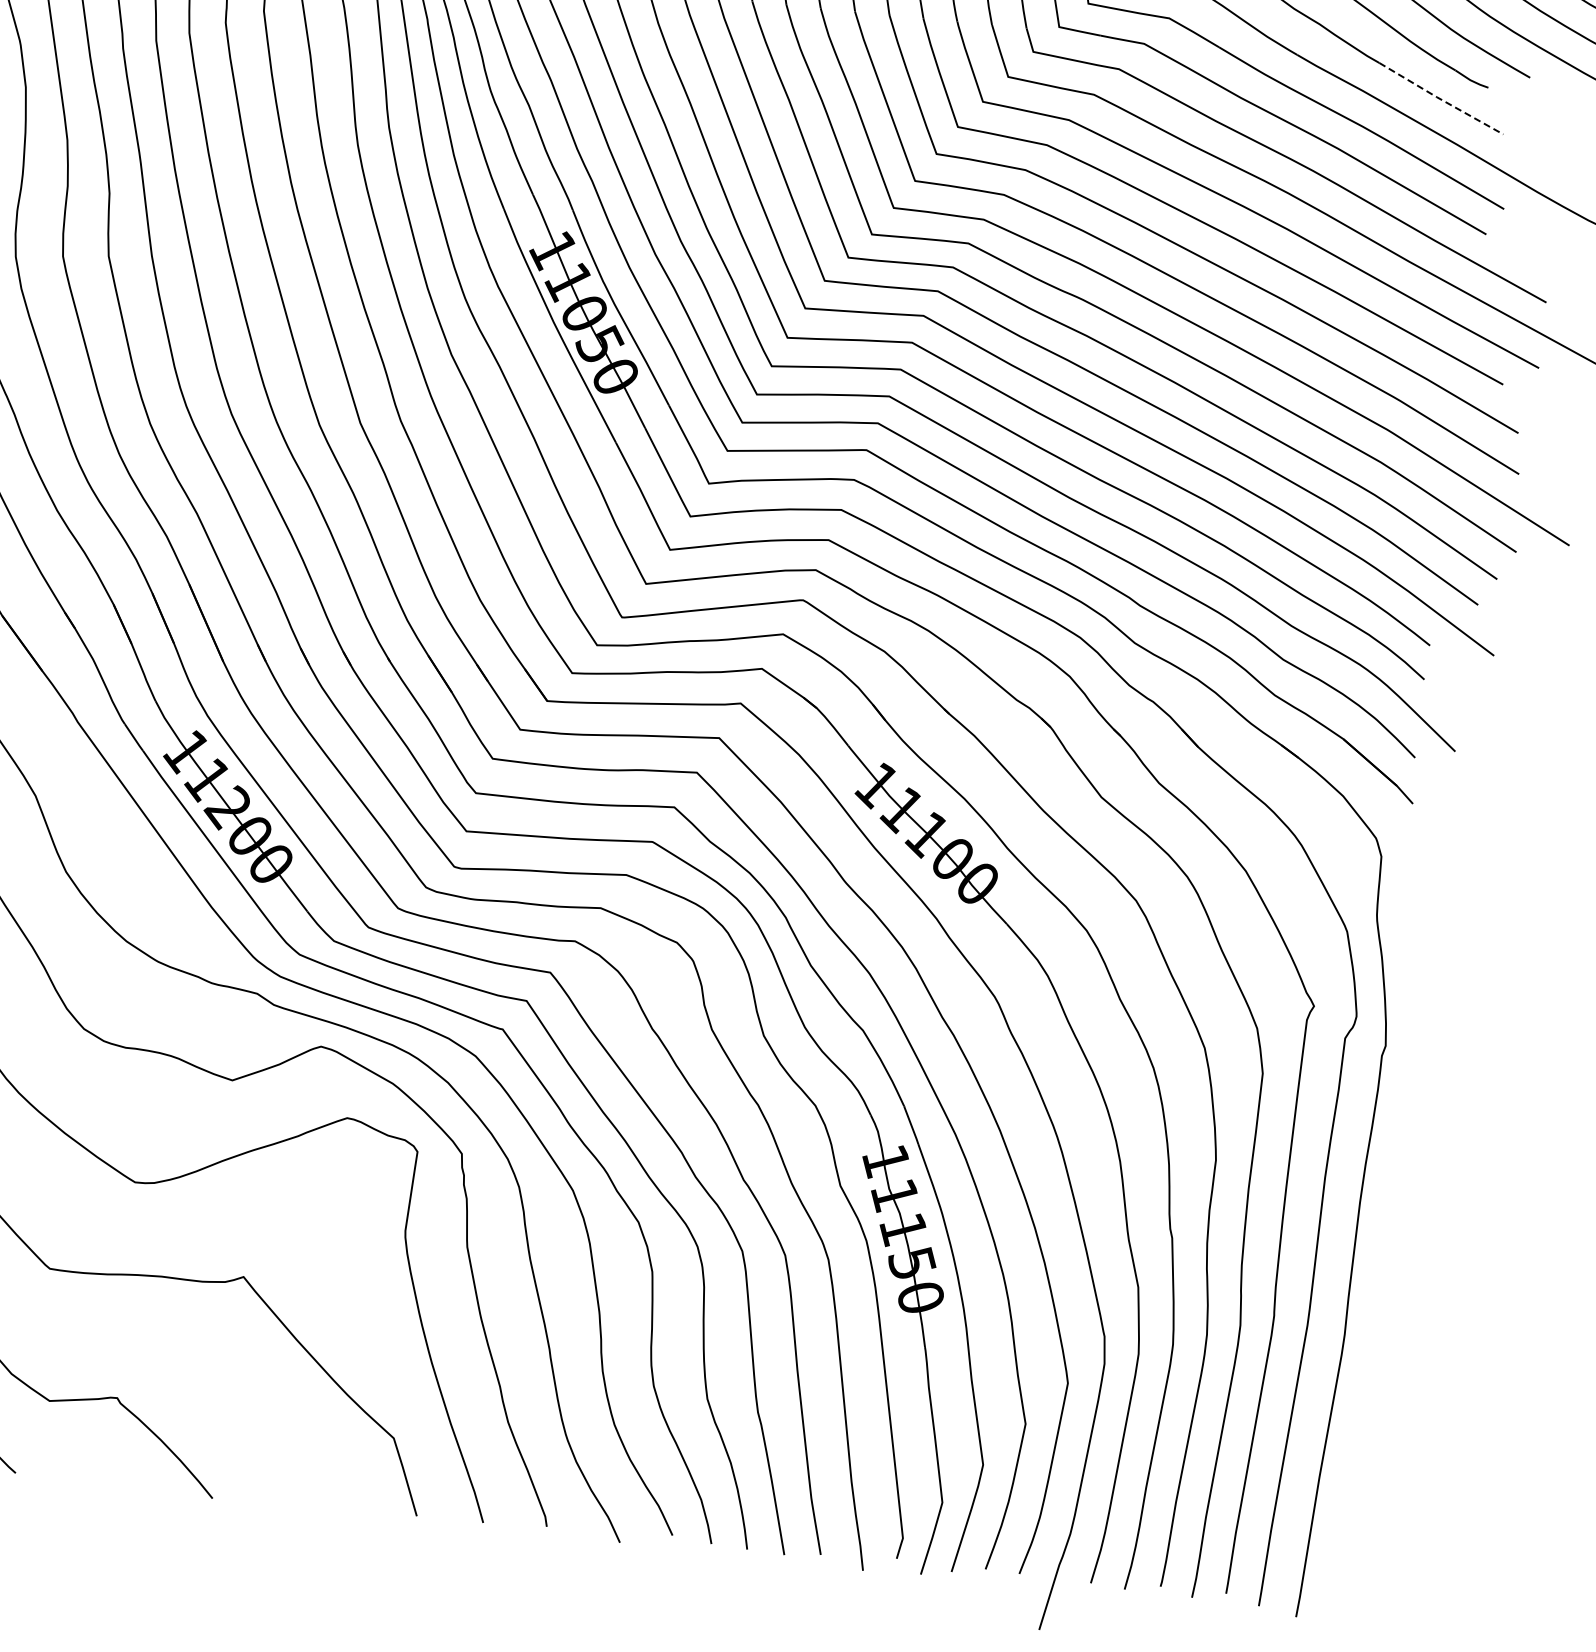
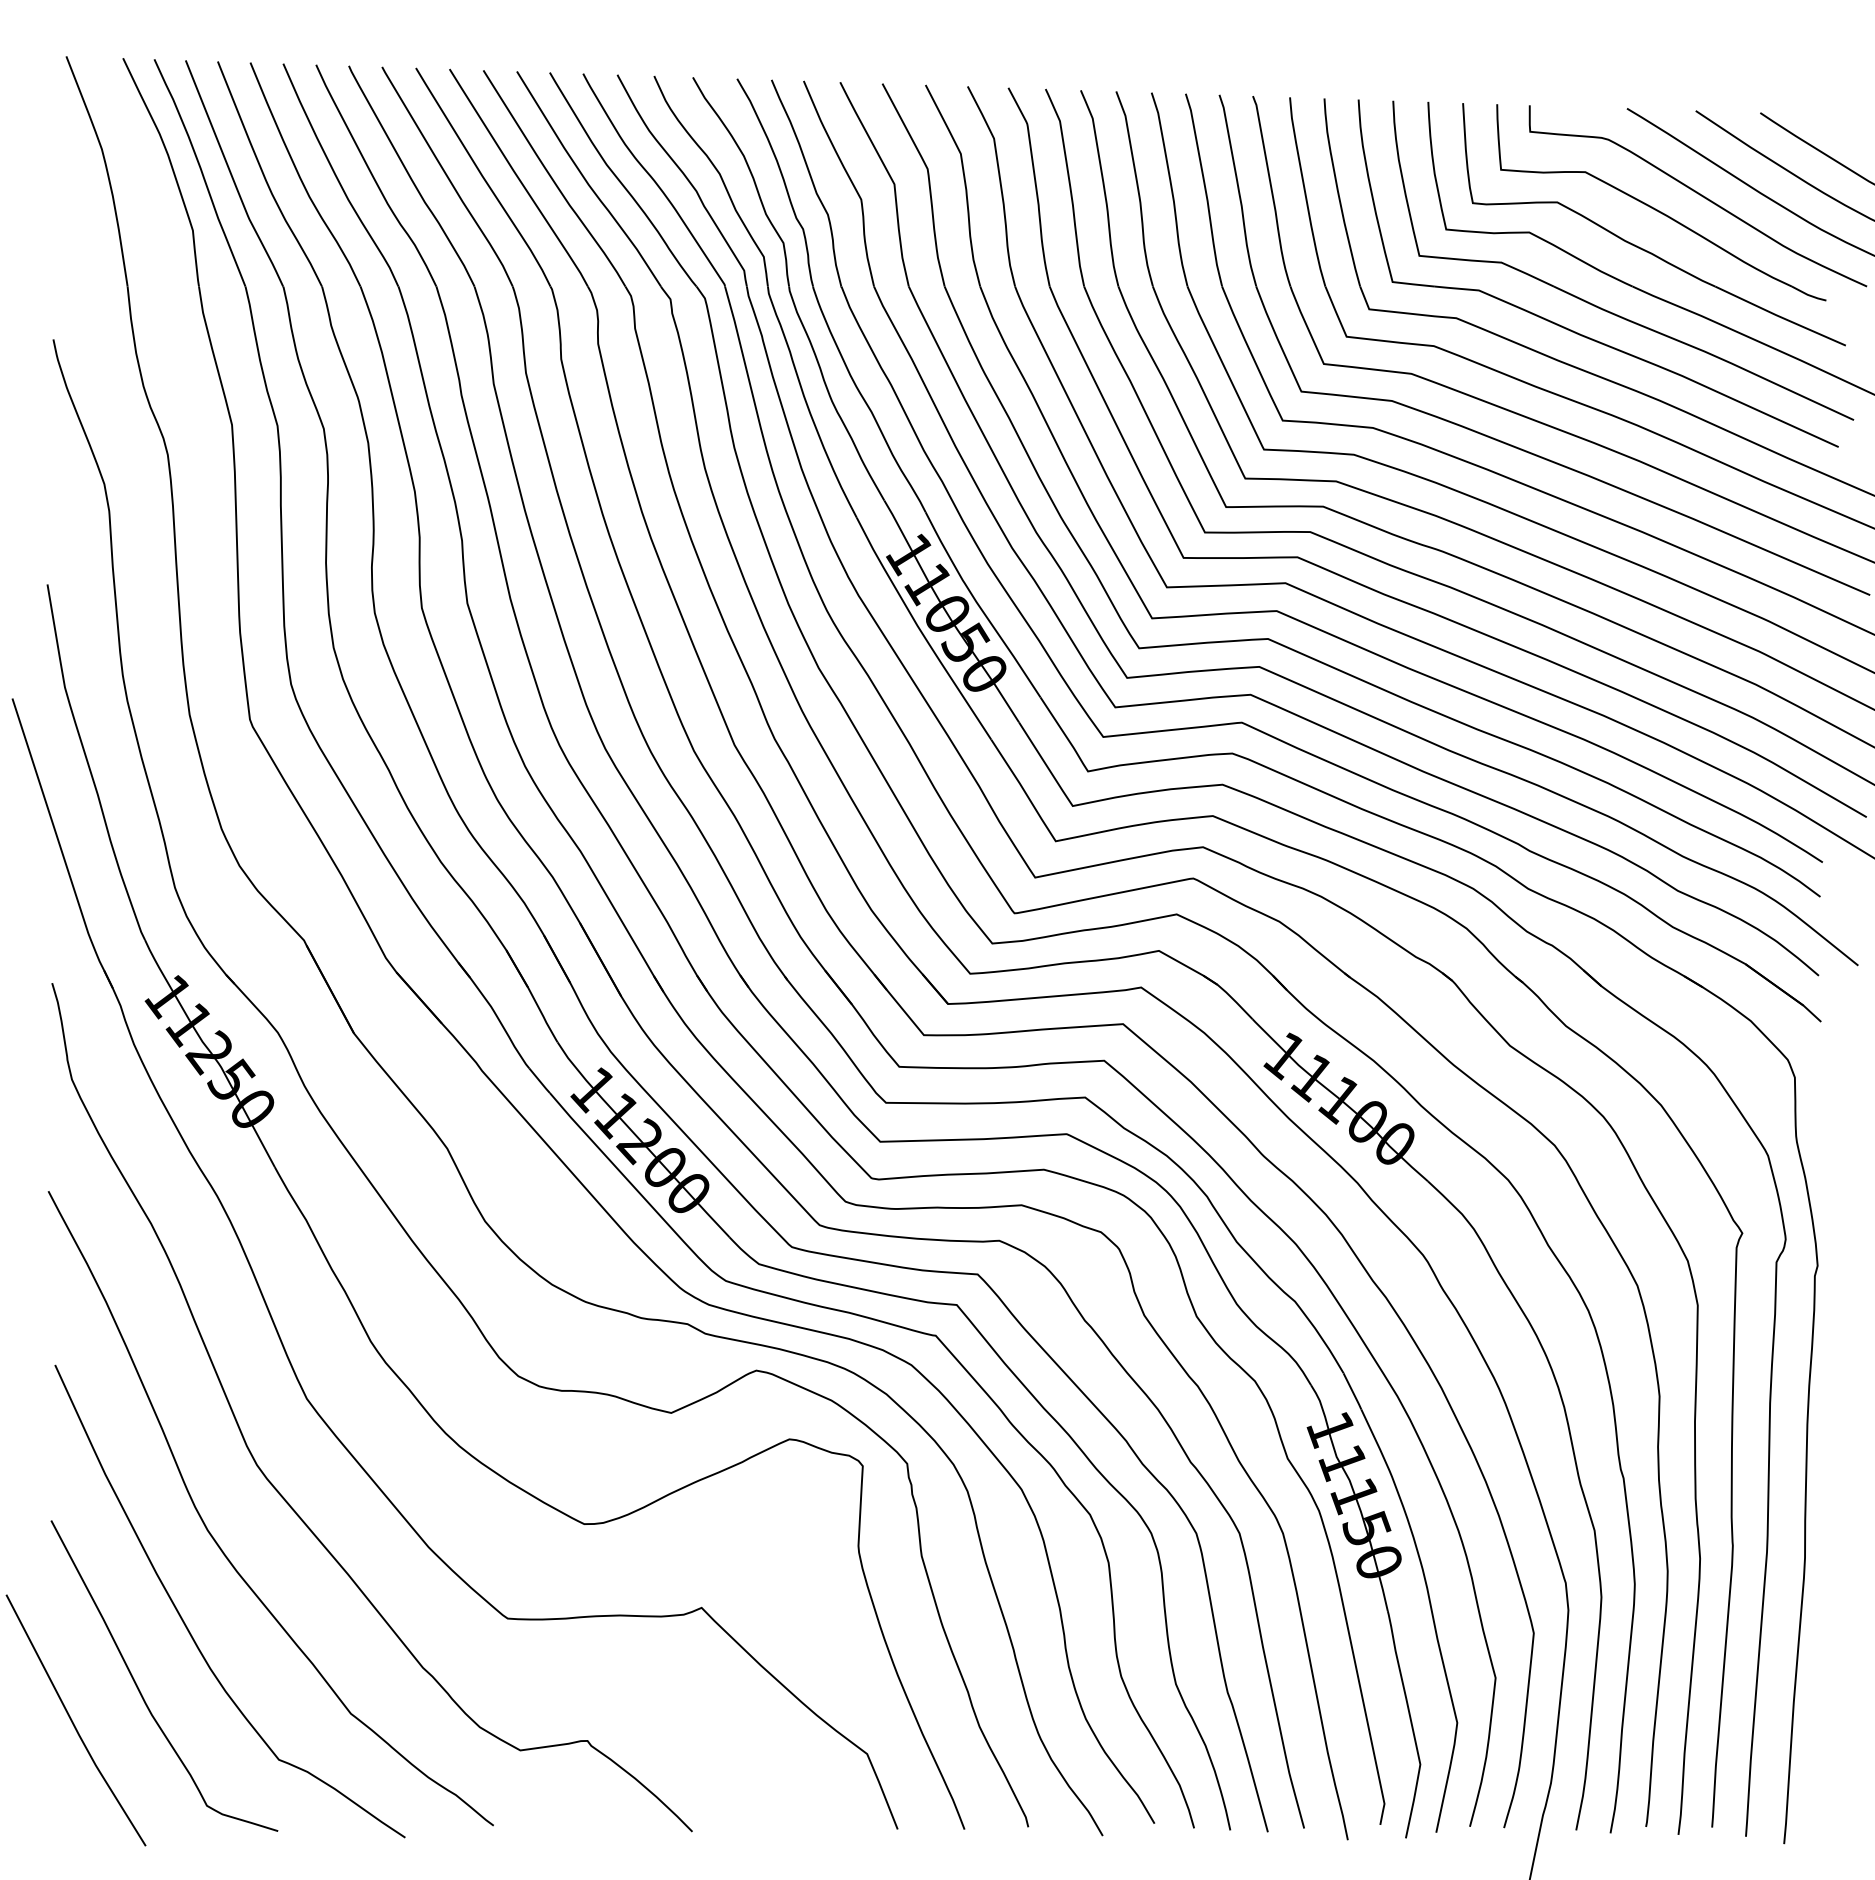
line: (1440, 98) -> (1779, 316), dashed -> solid

